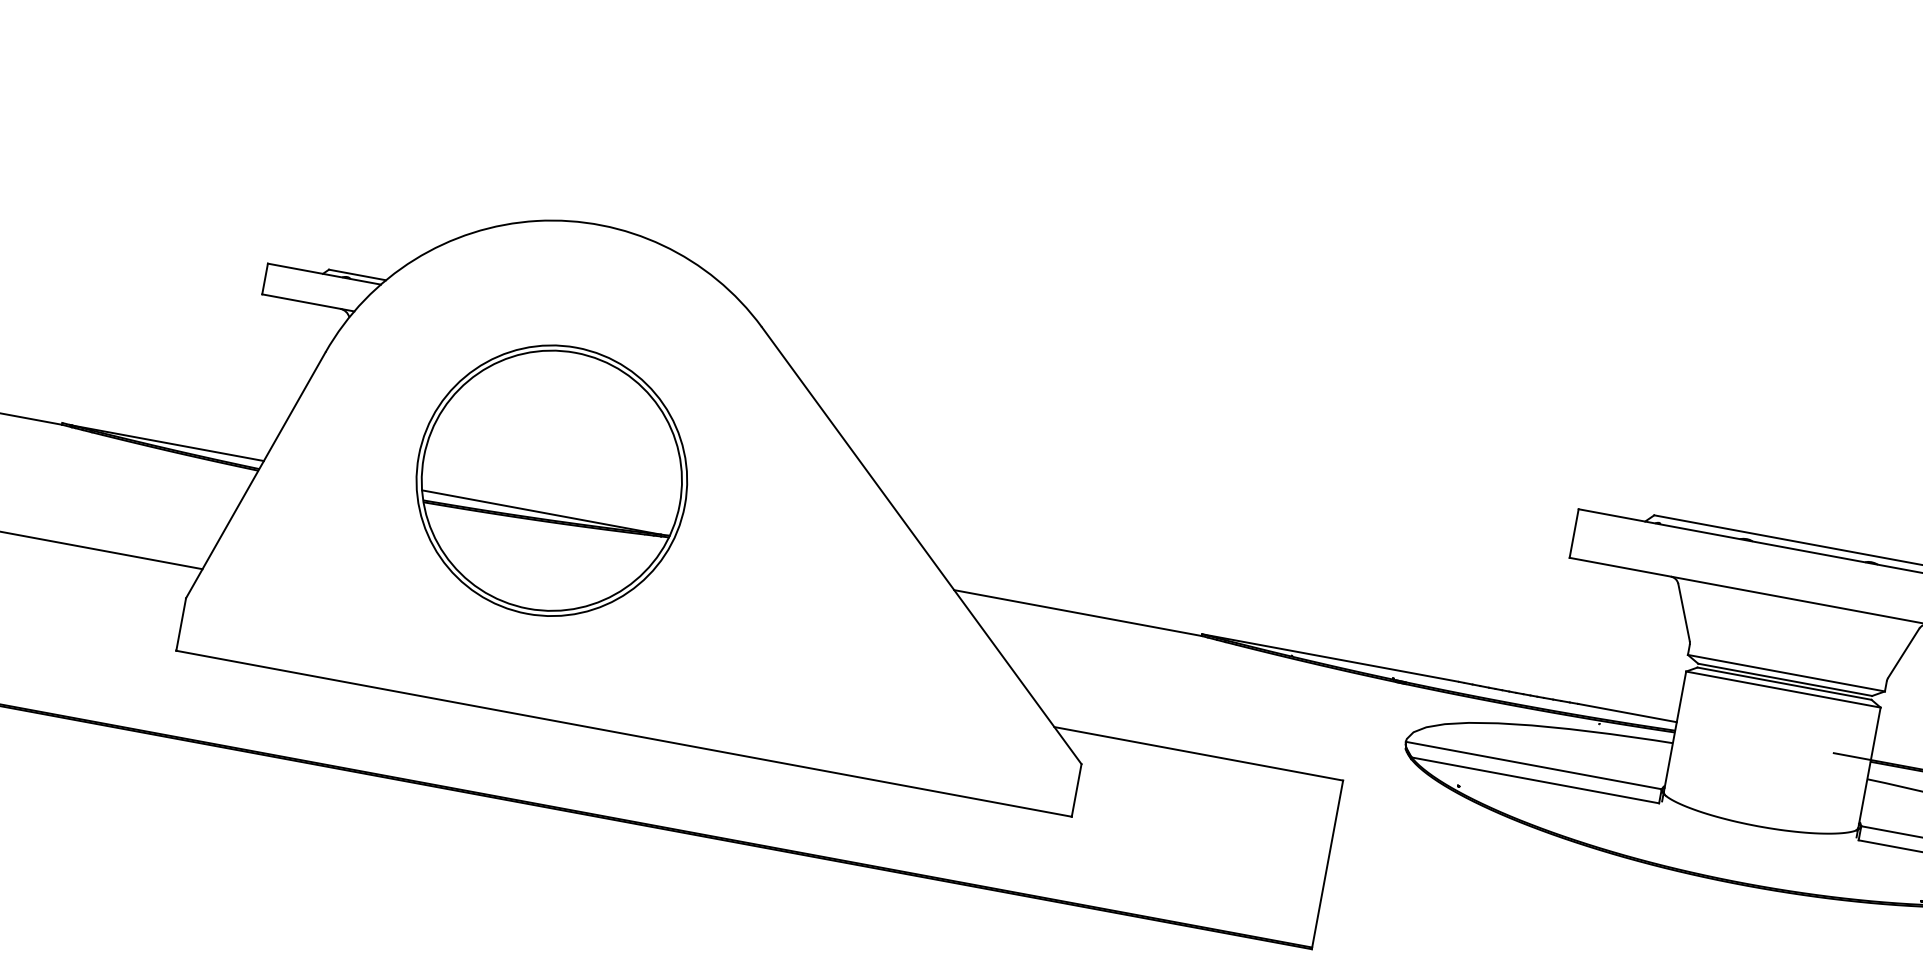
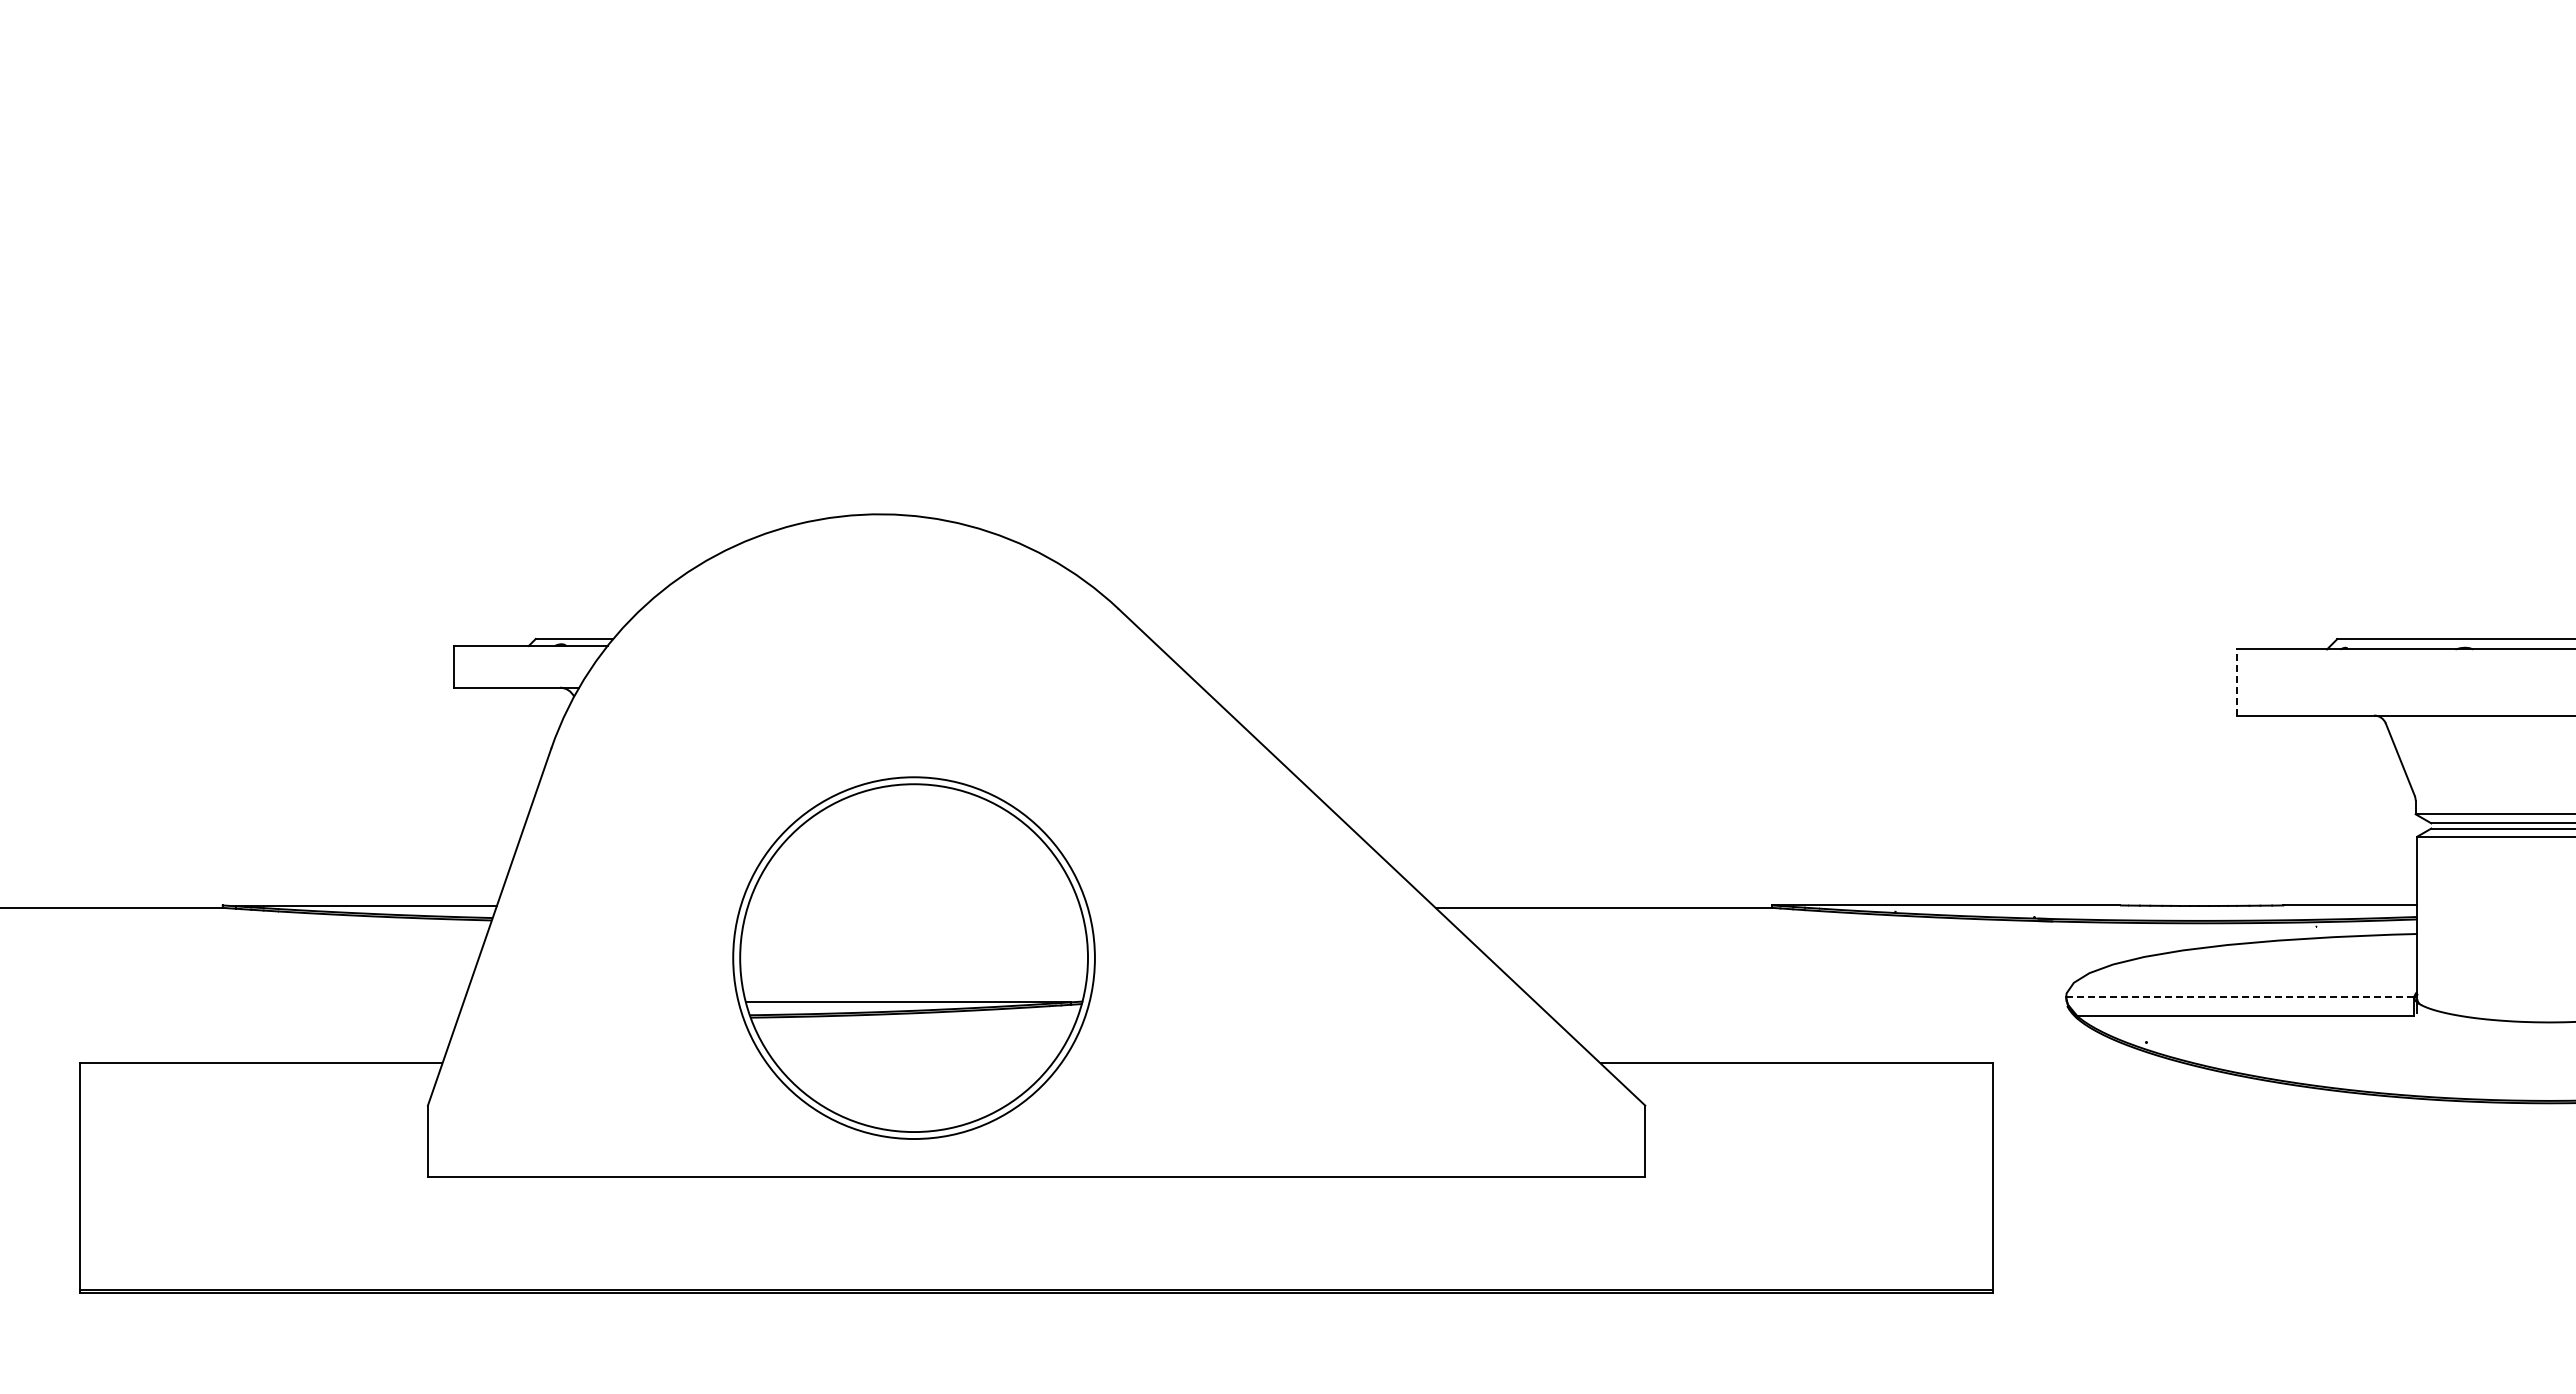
part: (551, 480) -> (913, 957), moved
line: (1574, 533) -> (2236, 682), solid -> dashed
line: (1534, 765) -> (2240, 997), solid -> dashed

